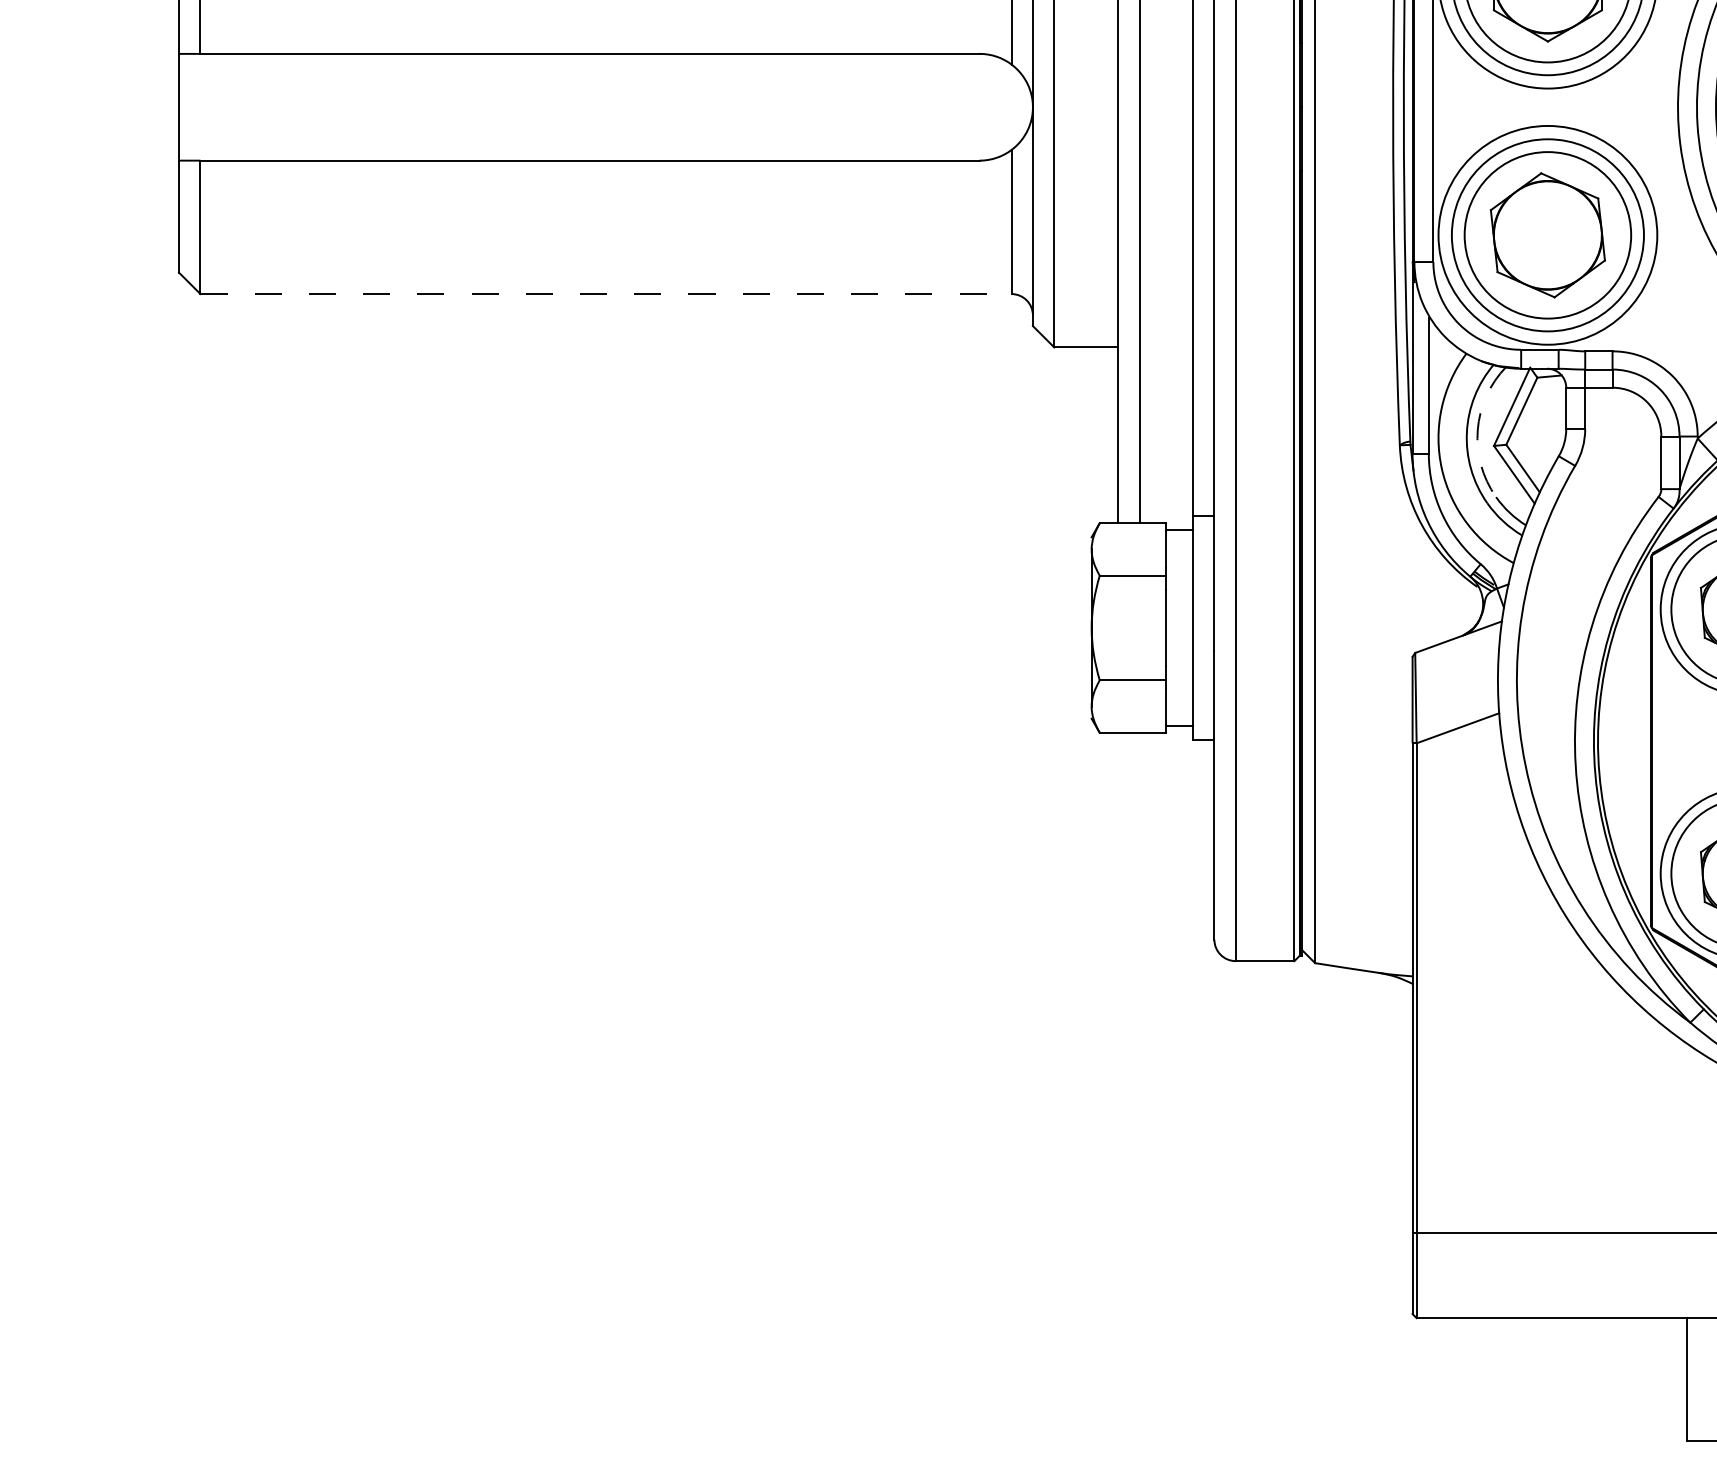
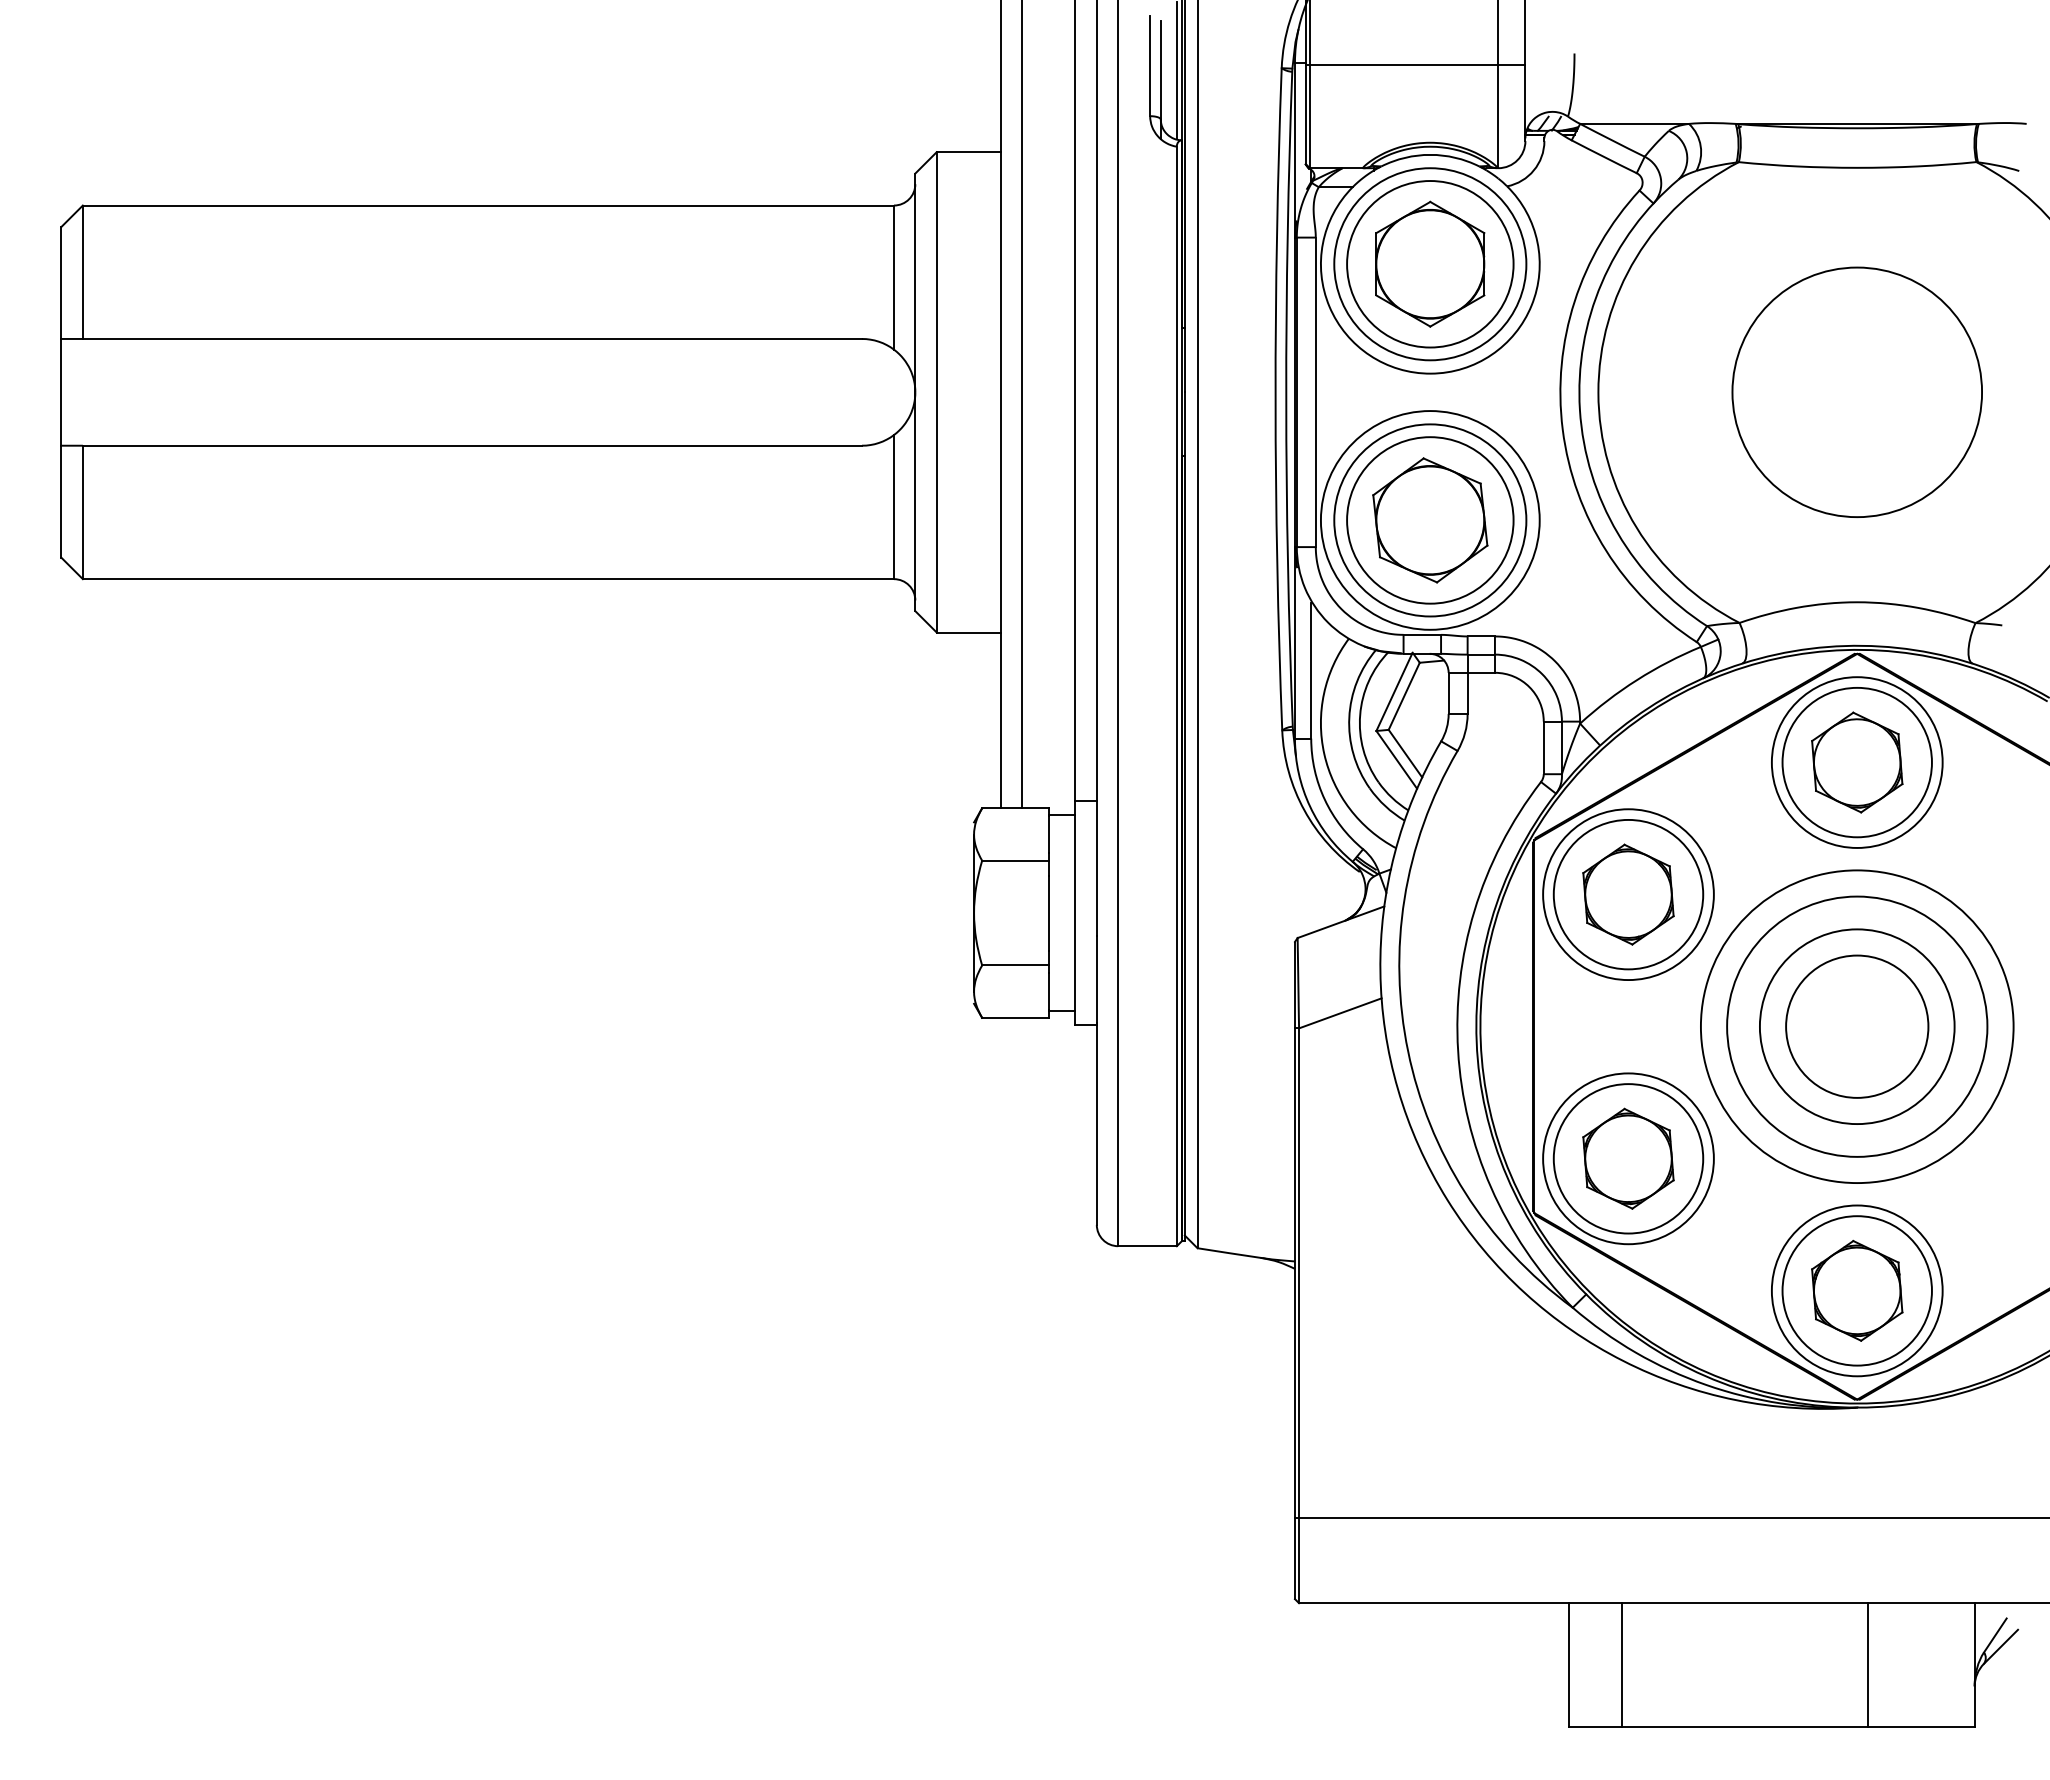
line: (606, 294) -> (488, 579), dashed -> solid
arc: (1478, 430) -> (1360, 715), dashed -> solid

